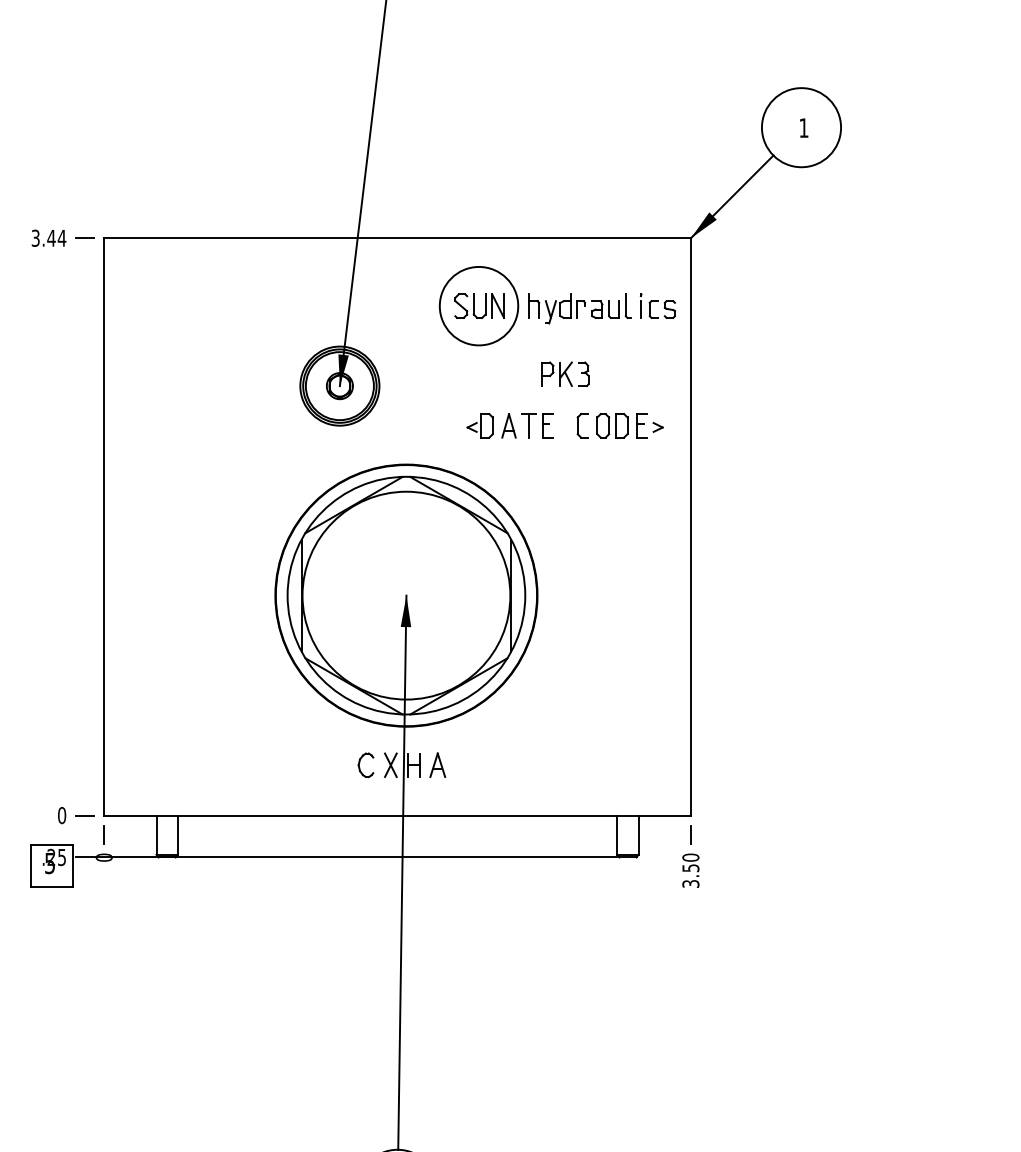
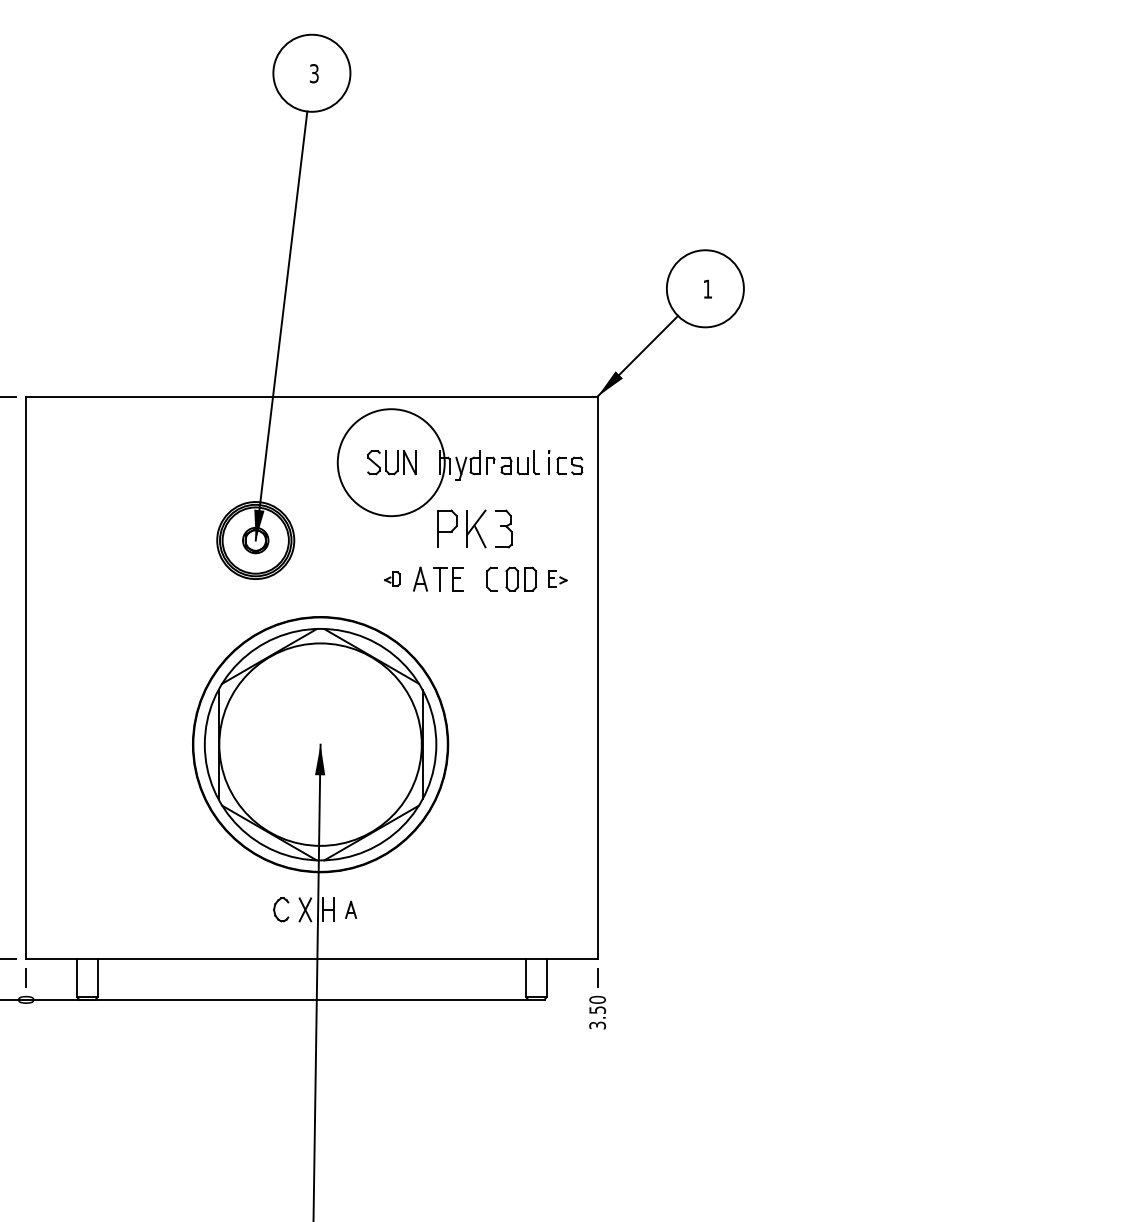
circle: (479, 305) -> (391, 462), size x1.4
part: (565, 373) -> (475, 528), size x1.6
part: (480, 425) -> (392, 578), size x0.6
part: (649, 426) -> (557, 579), size x0.7
part: (437, 764) -> (350, 909), size x0.7

